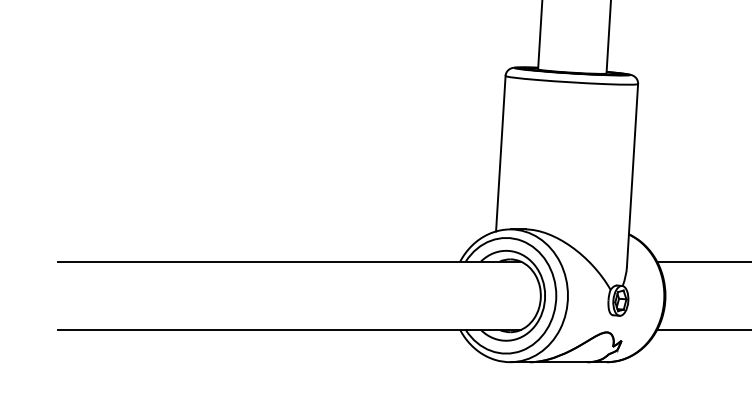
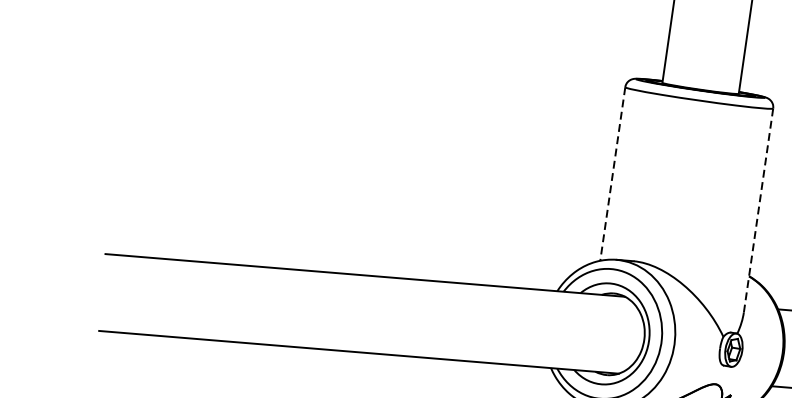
line: (500, 153) -> (612, 173), solid -> dashed
line: (632, 175) -> (758, 210), solid -> dashed

